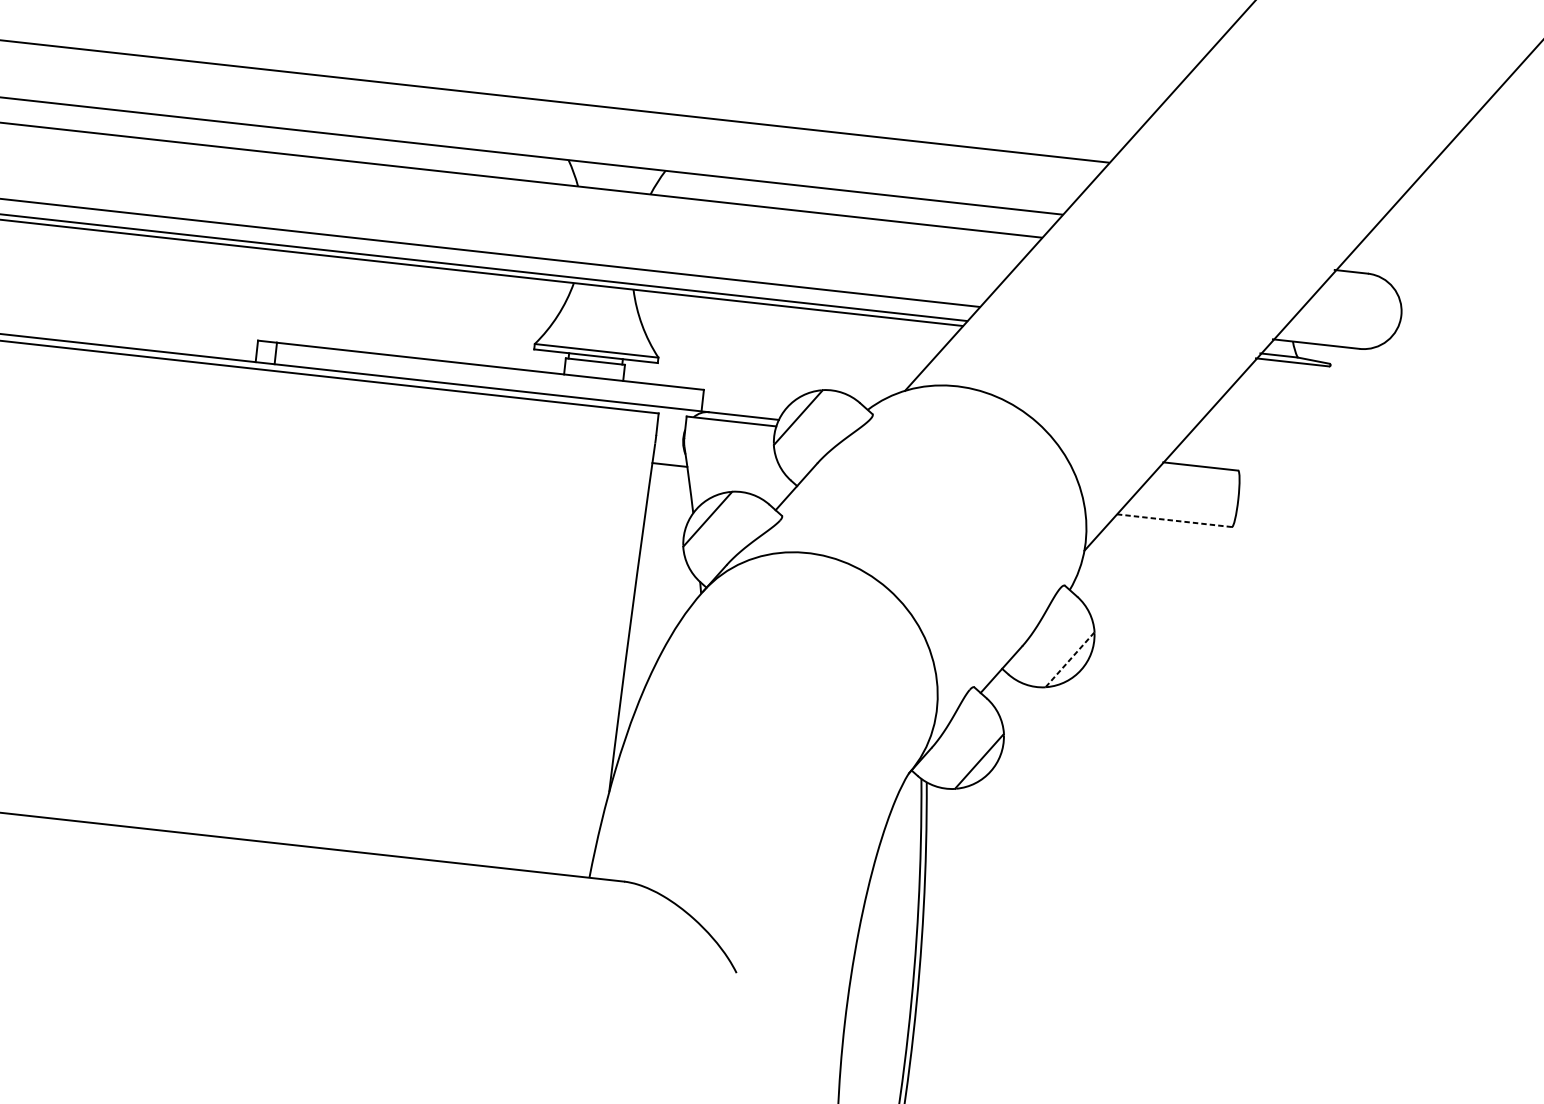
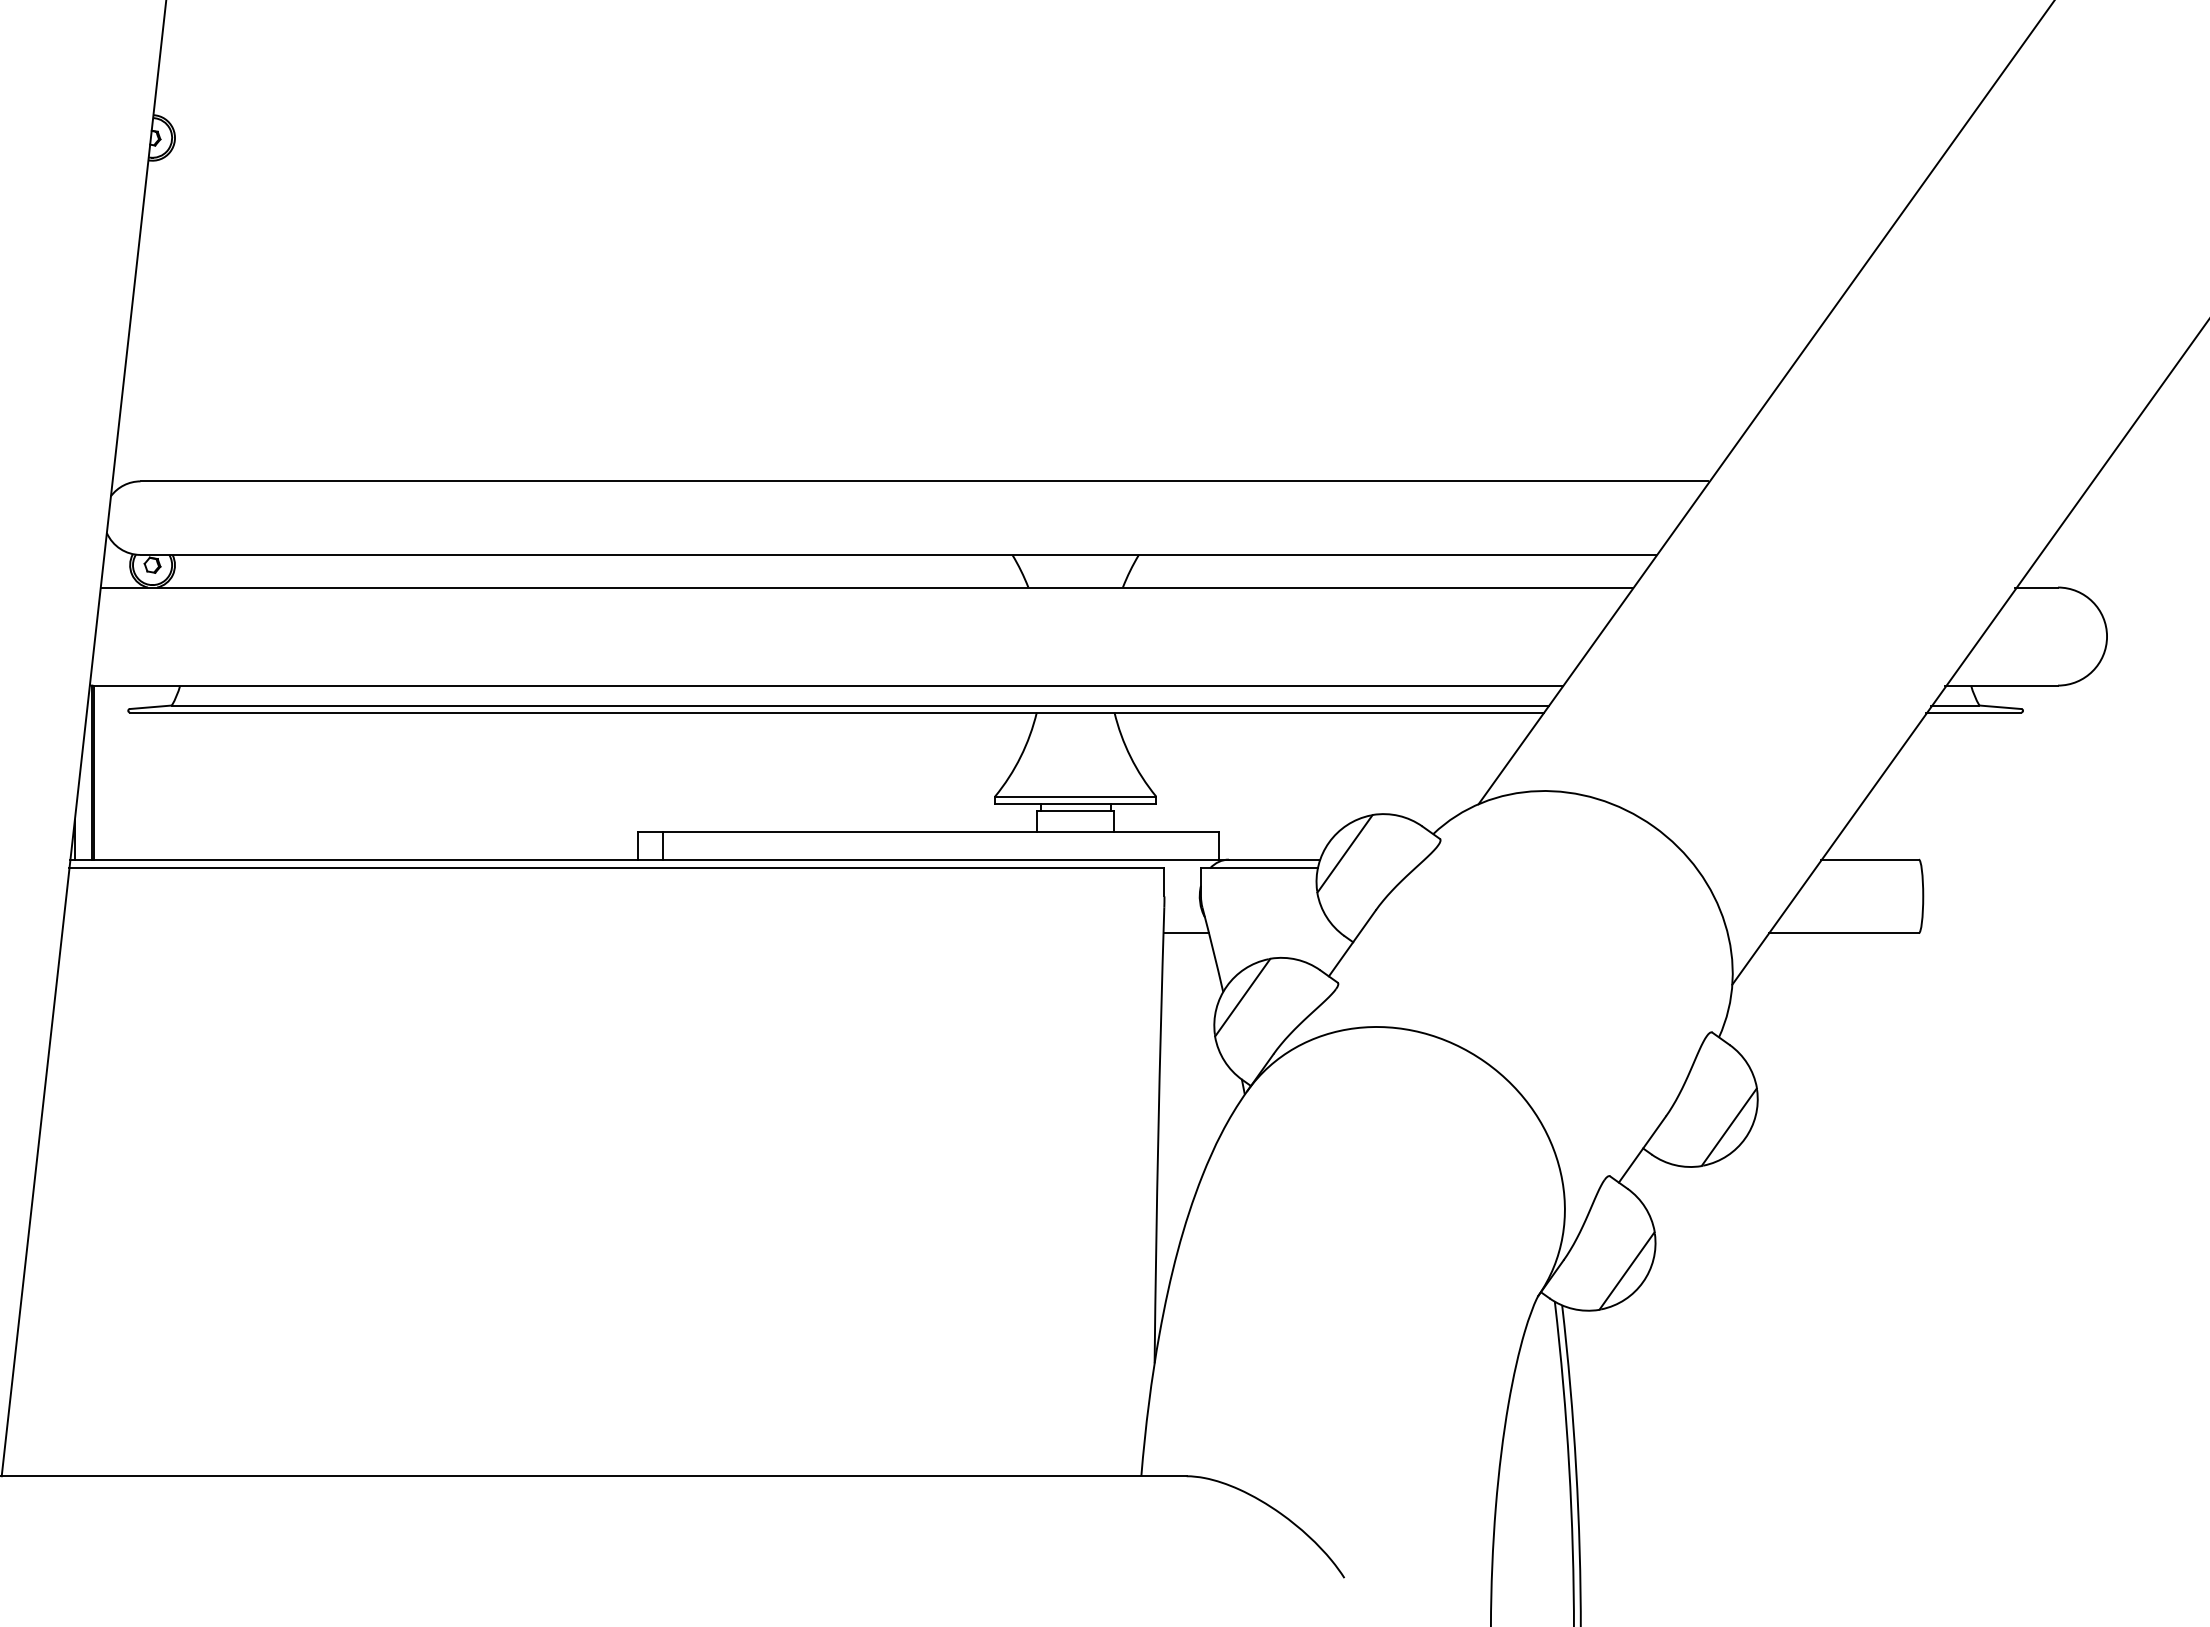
line: (1174, 520) -> (1843, 933), dashed -> solid
line: (1070, 659) -> (1729, 1126), dashed -> solid

